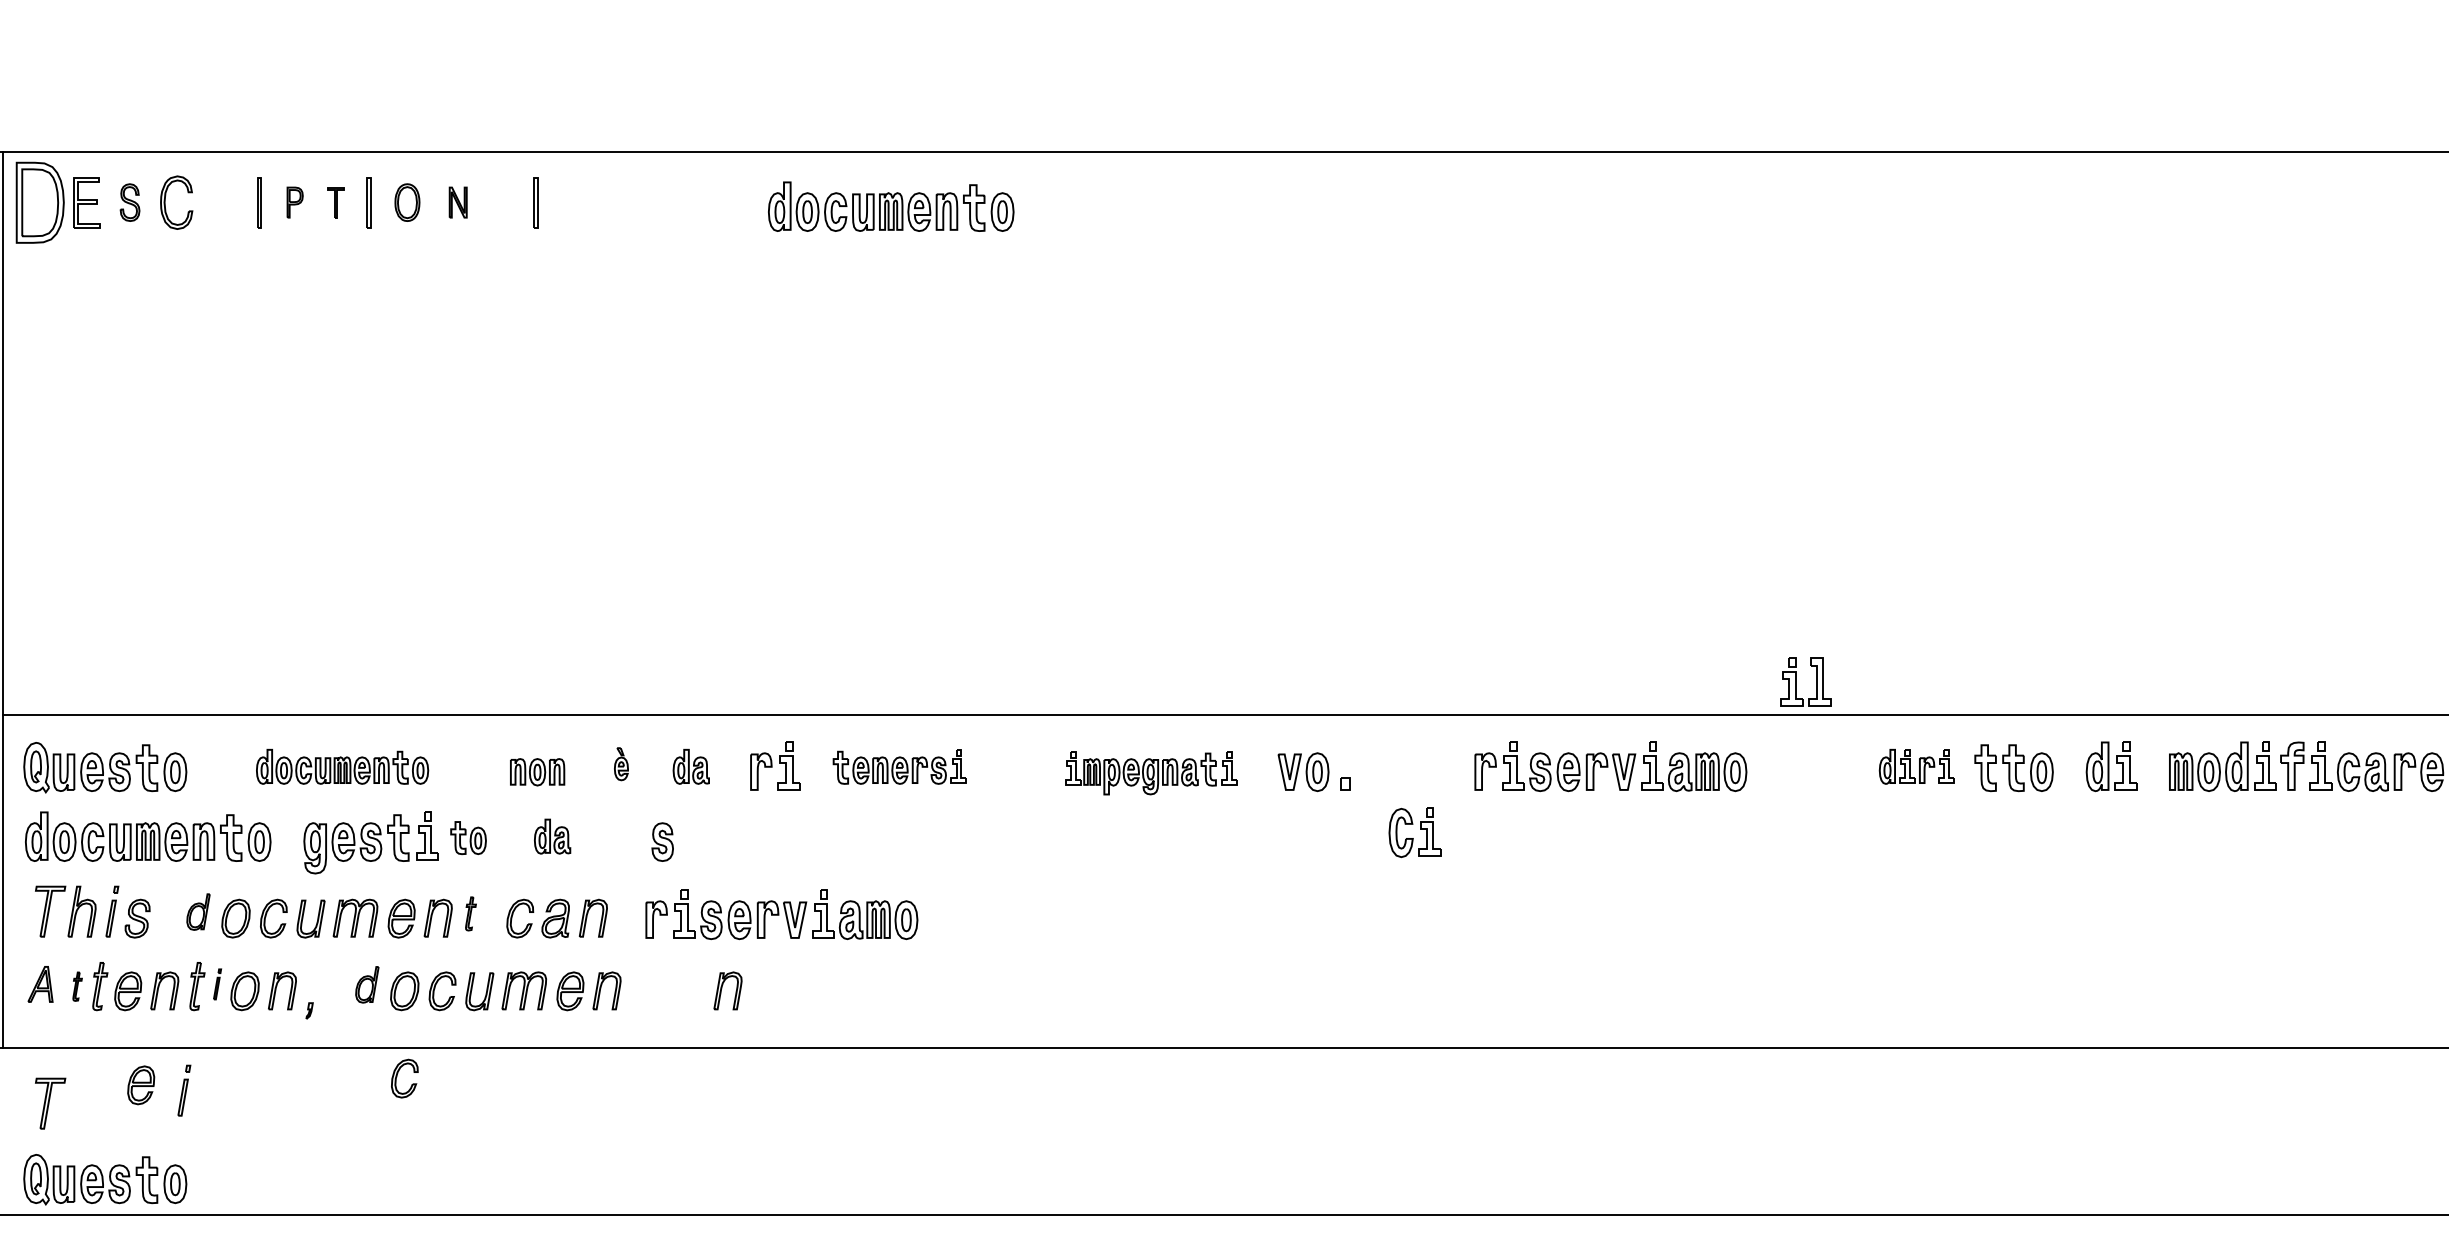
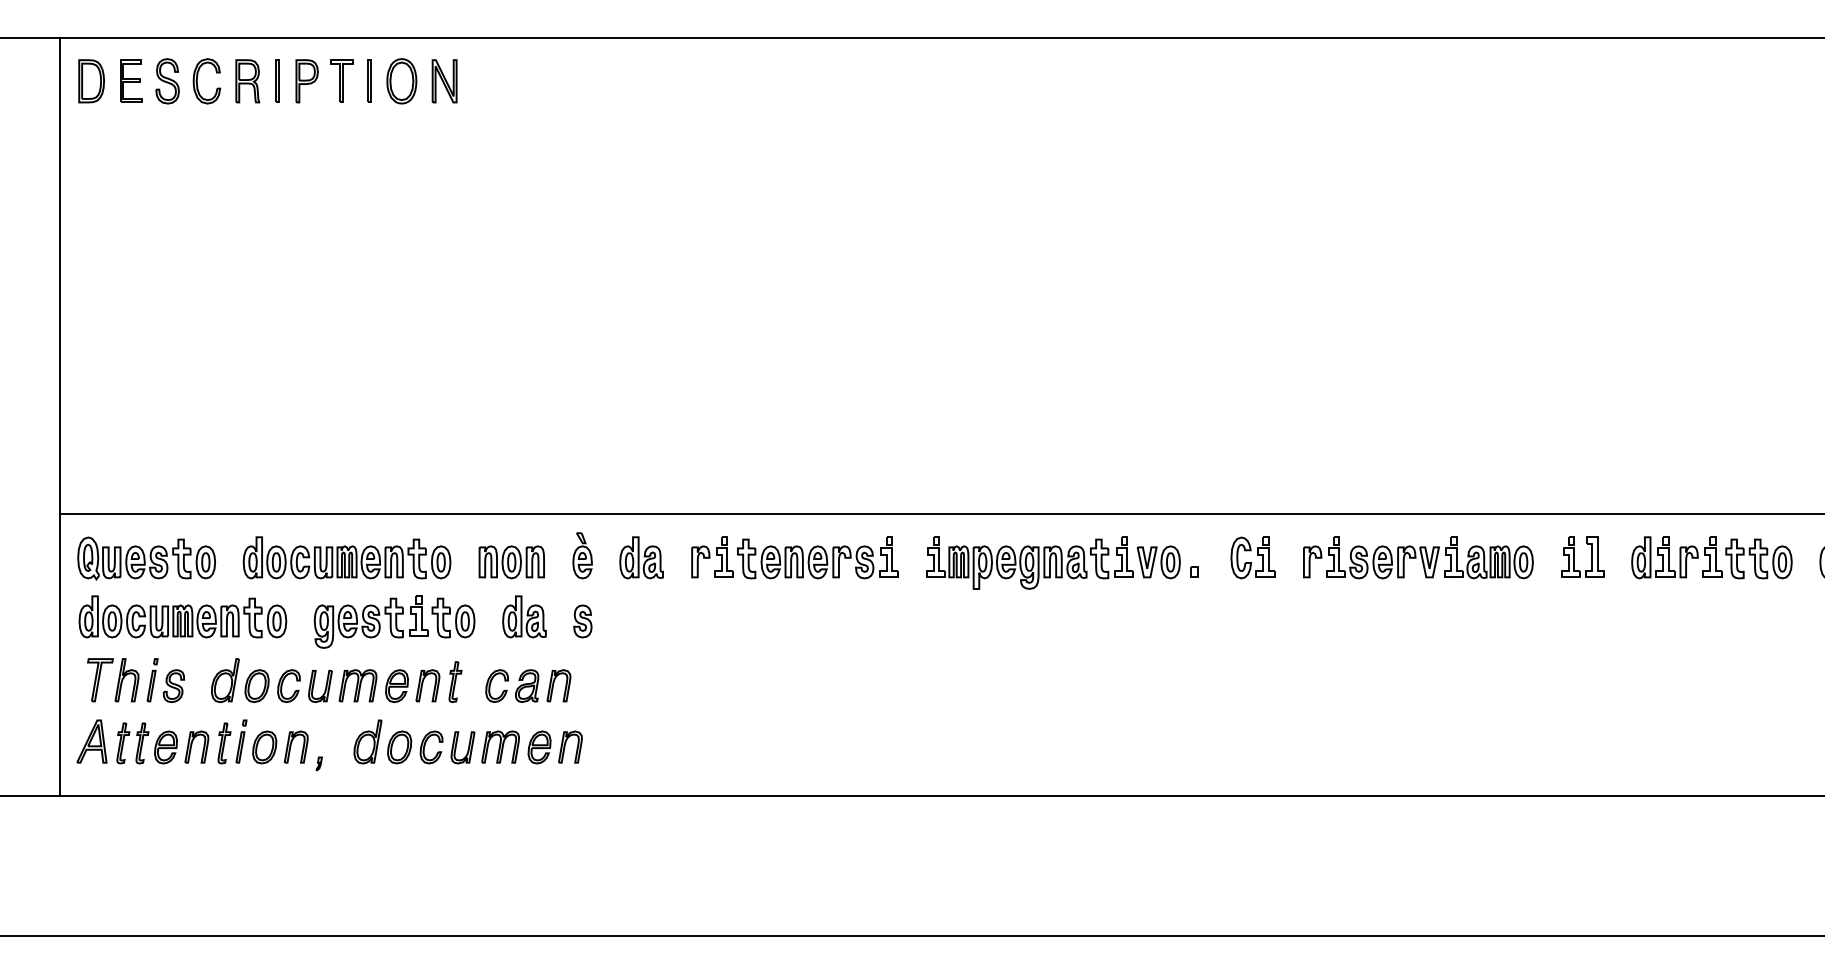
part: (39, 202) -> (91, 81), size x0.62
part: (129, 202) -> (167, 81), size x1.43
part: (224, 202) -> (247, 81), added
part: (294, 202) -> (306, 81), size x1.67
part: (336, 202) -> (341, 81), size x1.67
part: (407, 202) -> (401, 81), size x1.43
part: (458, 202) -> (445, 81), size x1.67
part: (535, 202) -> (510, 81), removed
part: (891, 206) -> (810, 84), removed
part: (1796, 681) -> (1575, 556), moved
part: (621, 763) -> (582, 555), size x1.67
part: (342, 766) -> (347, 557), size x1.43
part: (691, 766) -> (641, 557), size x1.43
part: (899, 766) -> (817, 557), size x1.43
part: (1916, 766) -> (1676, 557), size x1.43
part: (537, 772) -> (511, 562), size x1.43
part: (1150, 772) -> (1029, 562), size x1.43
part: (552, 836) -> (524, 616), size x1.43
part: (468, 837) -> (453, 617), size x1.43
part: (1413, 838) -> (1251, 562), moved
part: (662, 841) -> (582, 620), moved
part: (198, 911) -> (225, 680), size x1.43
part: (470, 913) -> (455, 681), size x1.43
part: (781, 914) -> (717, 682), removed
part: (40, 984) -> (91, 741), size x1.43
part: (217, 984) -> (241, 741), size x1.67
part: (367, 984) -> (368, 741), size x1.43
part: (77, 986) -> (123, 743), size x1.67
part: (727, 990) -> (672, 746), removed
part: (397, 1077) -> (393, 820), removed
part: (141, 1085) -> (177, 827), removed
part: (184, 1090) -> (213, 831), removed
part: (50, 1103) -> (100, 842), removed
part: (105, 1179) -> (146, 906), removed

